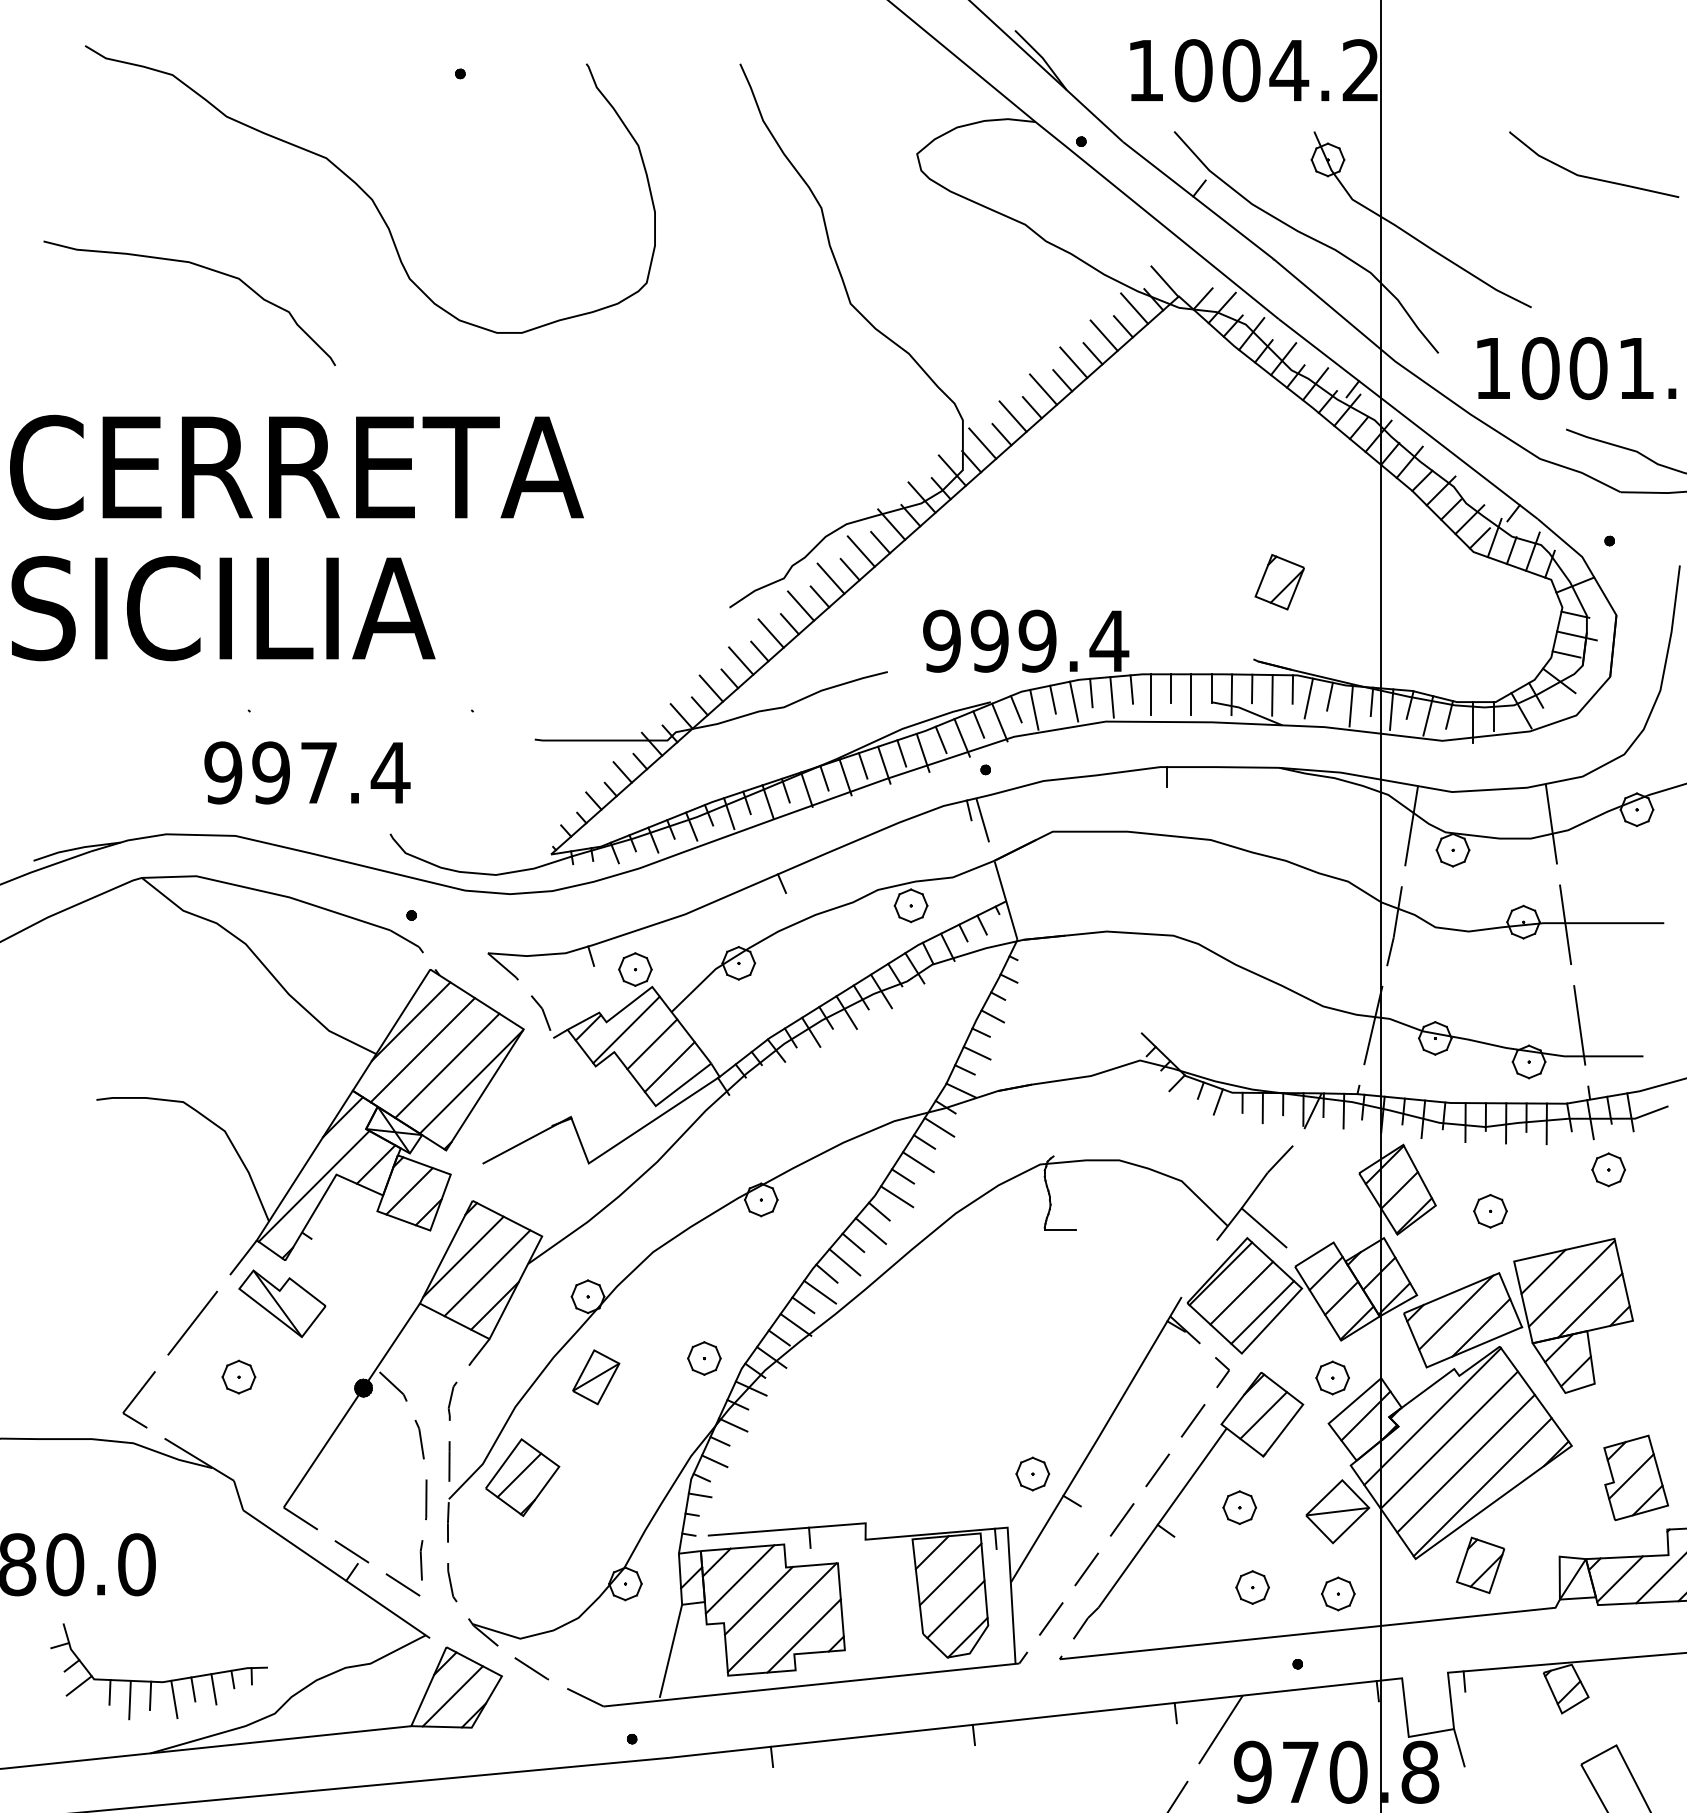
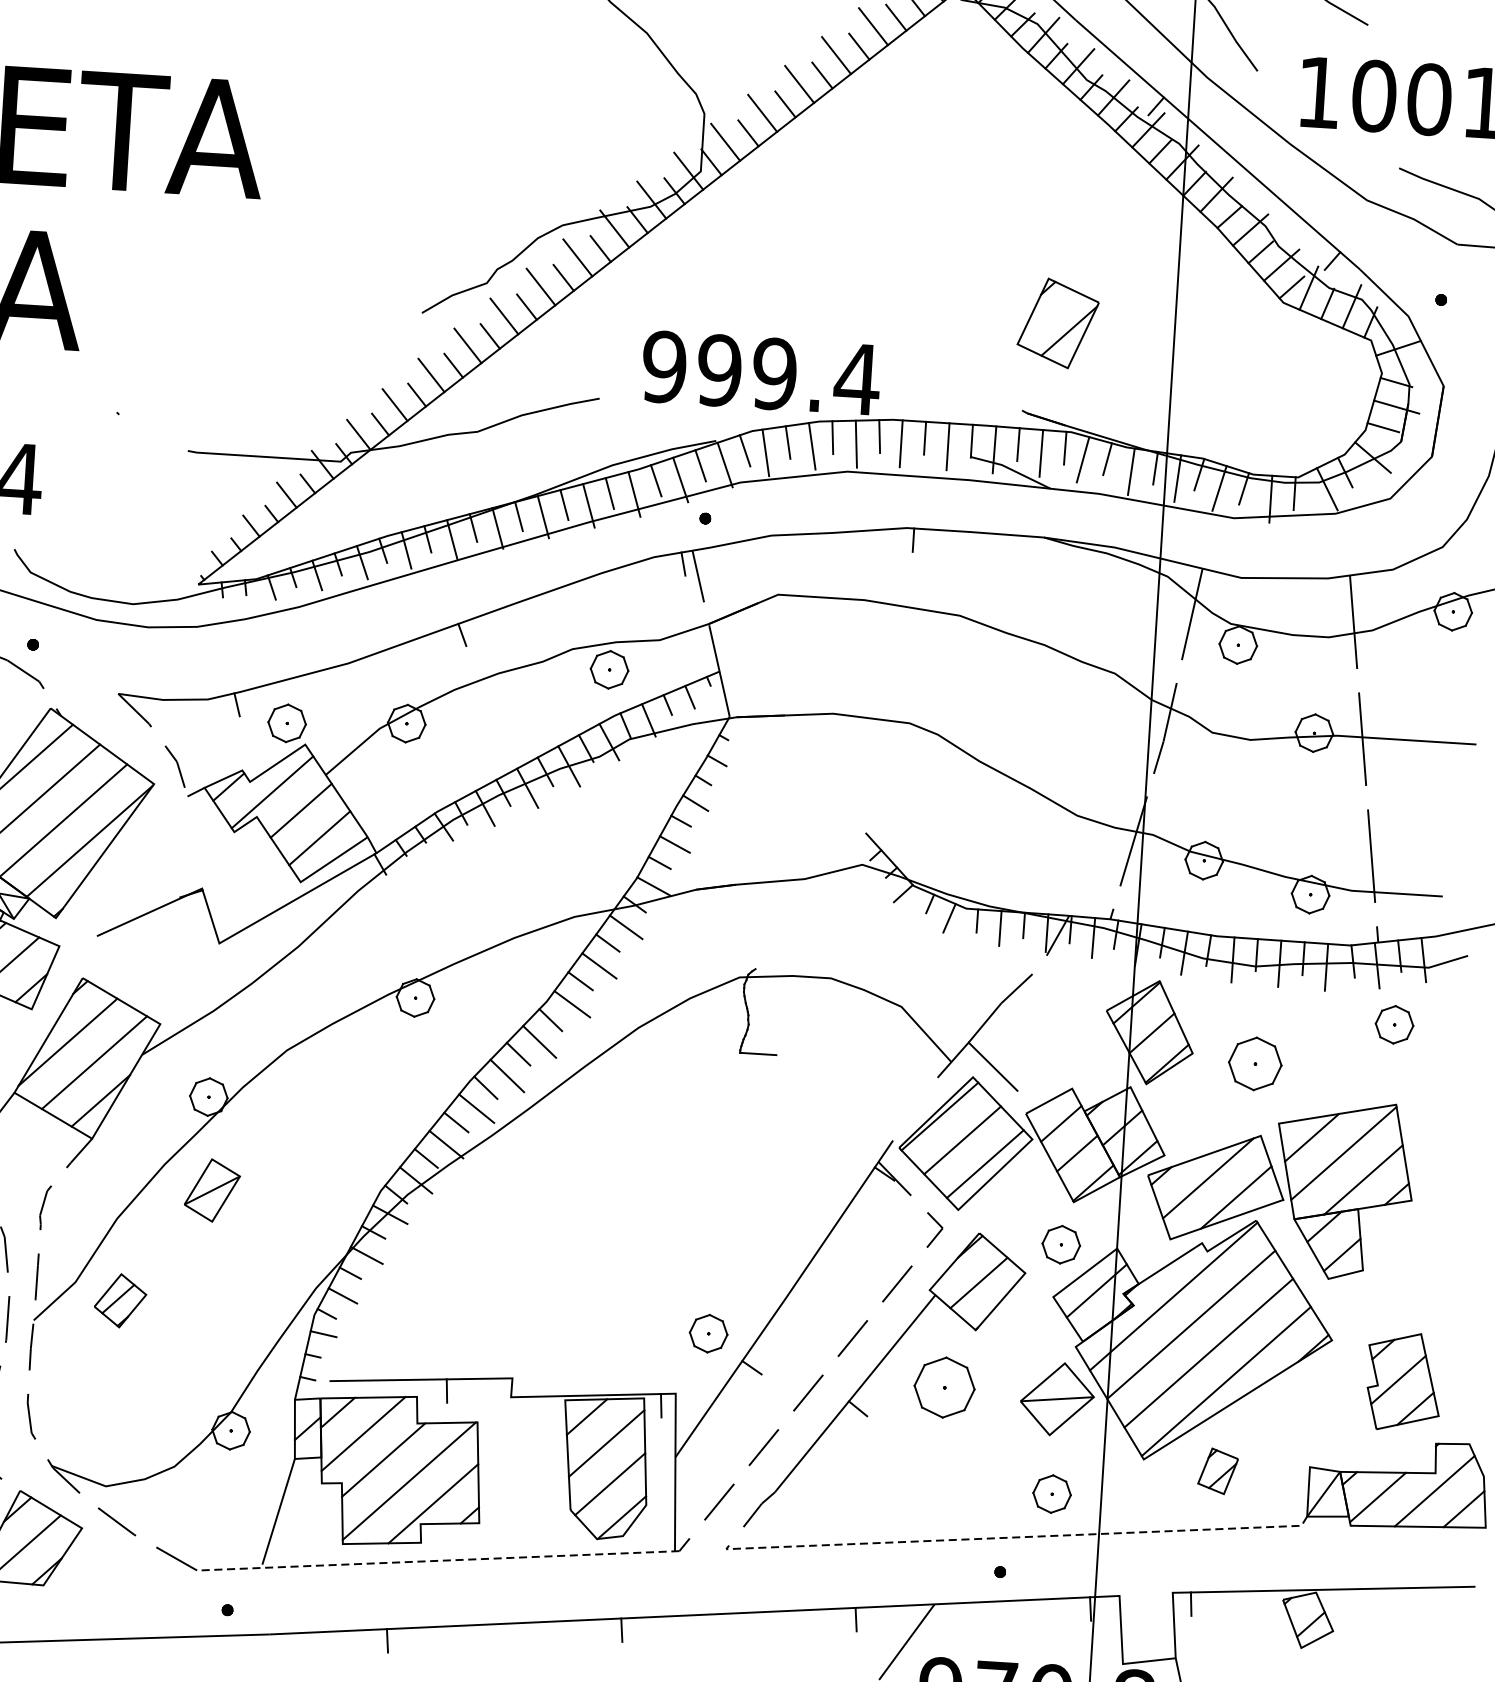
part: (1279, 582) -> (1057, 323), size x1.4
part: (1490, 1211) -> (1255, 1064), size x1.4
part: (704, 1358) -> (338, 1176), removed
part: (522, 1477) -> (120, 1300), size x0.6
part: (1239, 1507) -> (944, 1387), size x1.6
part: (1480, 1564) -> (1218, 1470), size x0.7
part: (1252, 1587) -> (953, 1480), removed
line: (1312, 1633) -> (1019, 1537), solid -> dashed
line: (811, 1685) -> (438, 1561), solid -> dashed

